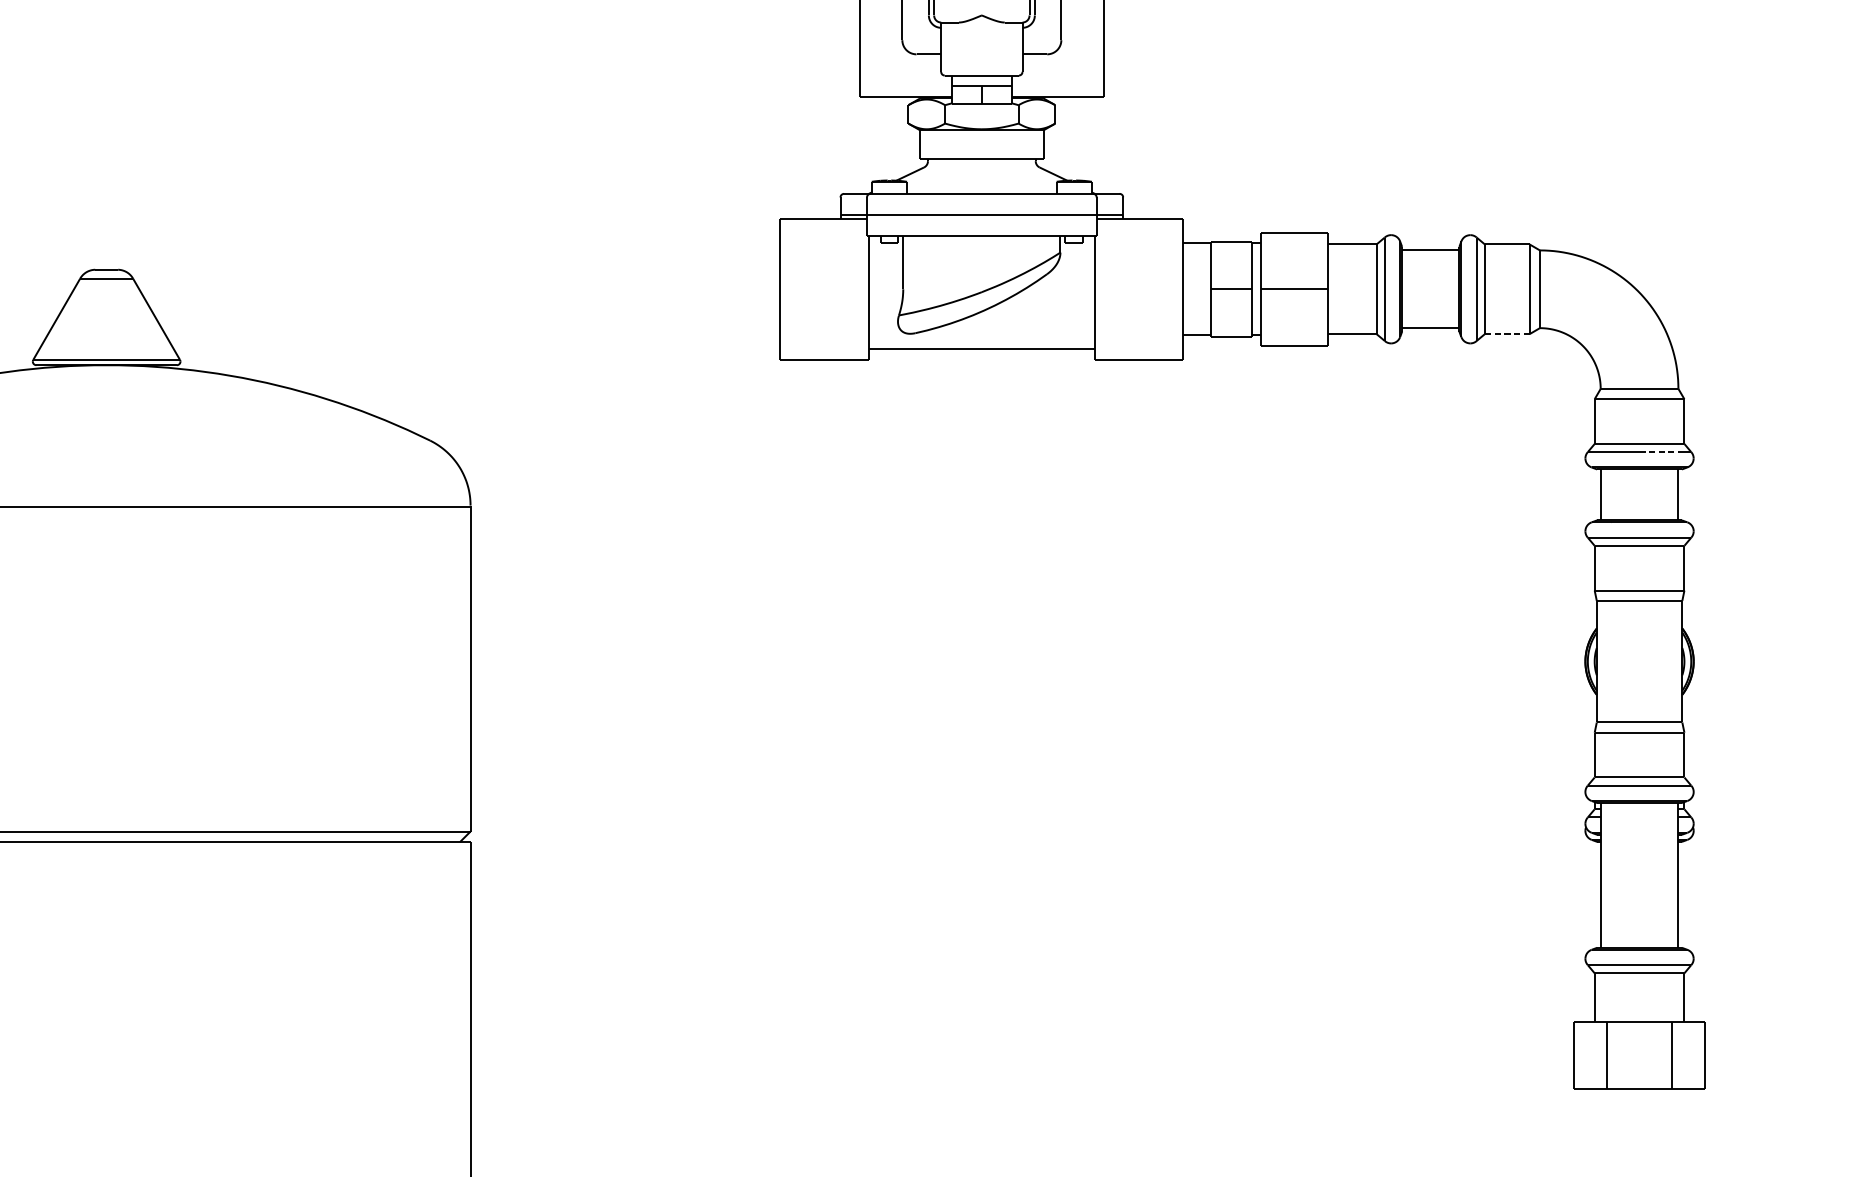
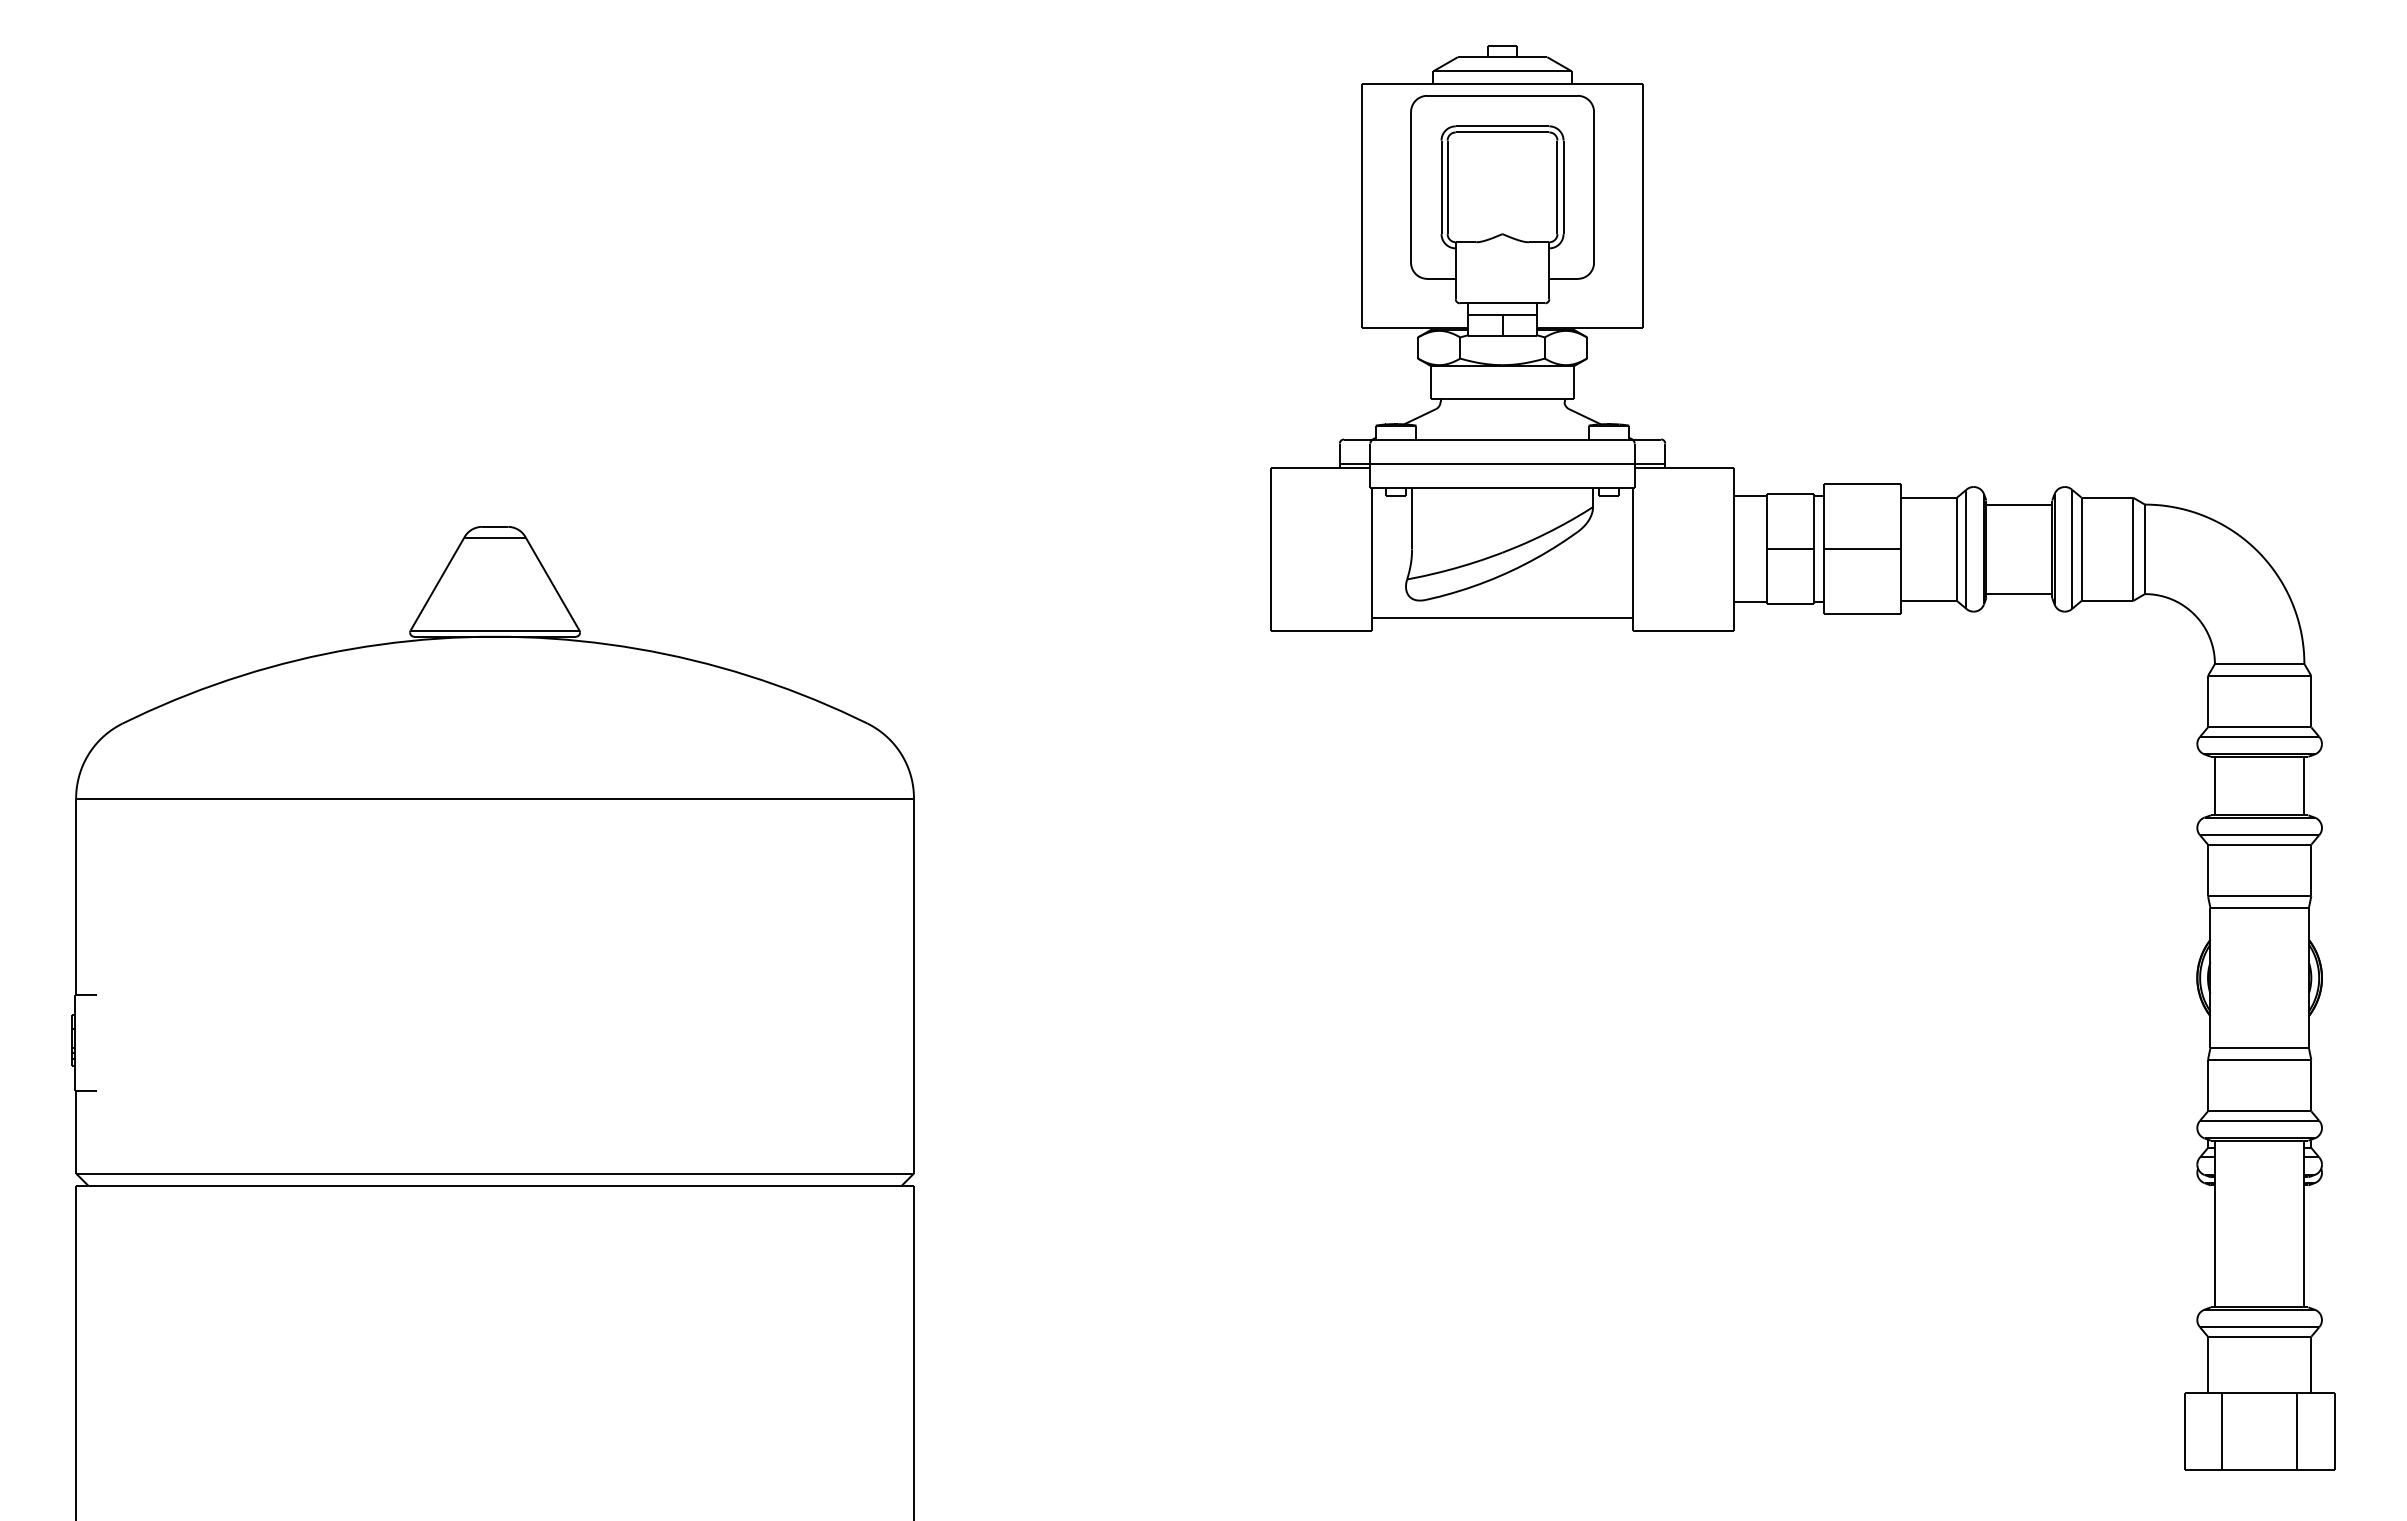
line: (1507, 334) -> (2107, 601), dashed -> solid
line: (1661, 451) -> (2284, 736), dashed -> solid

